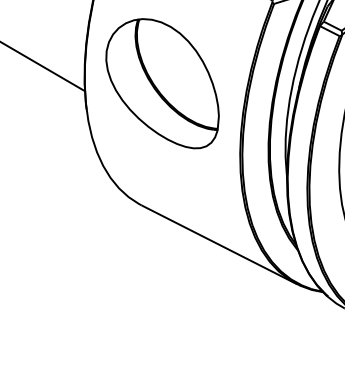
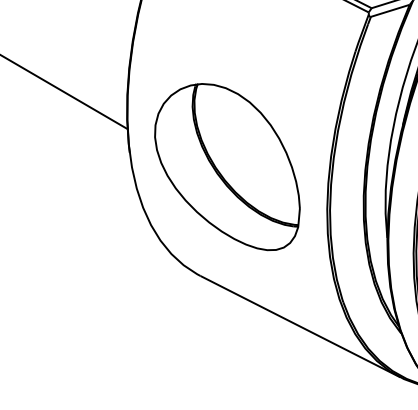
part: (162, 83) -> (227, 166), moved

